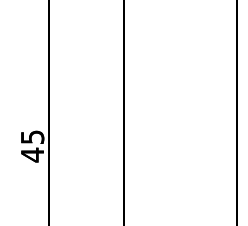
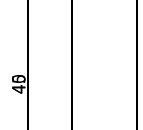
text: (32, 136) -> (18, 78), 45 -> 40

